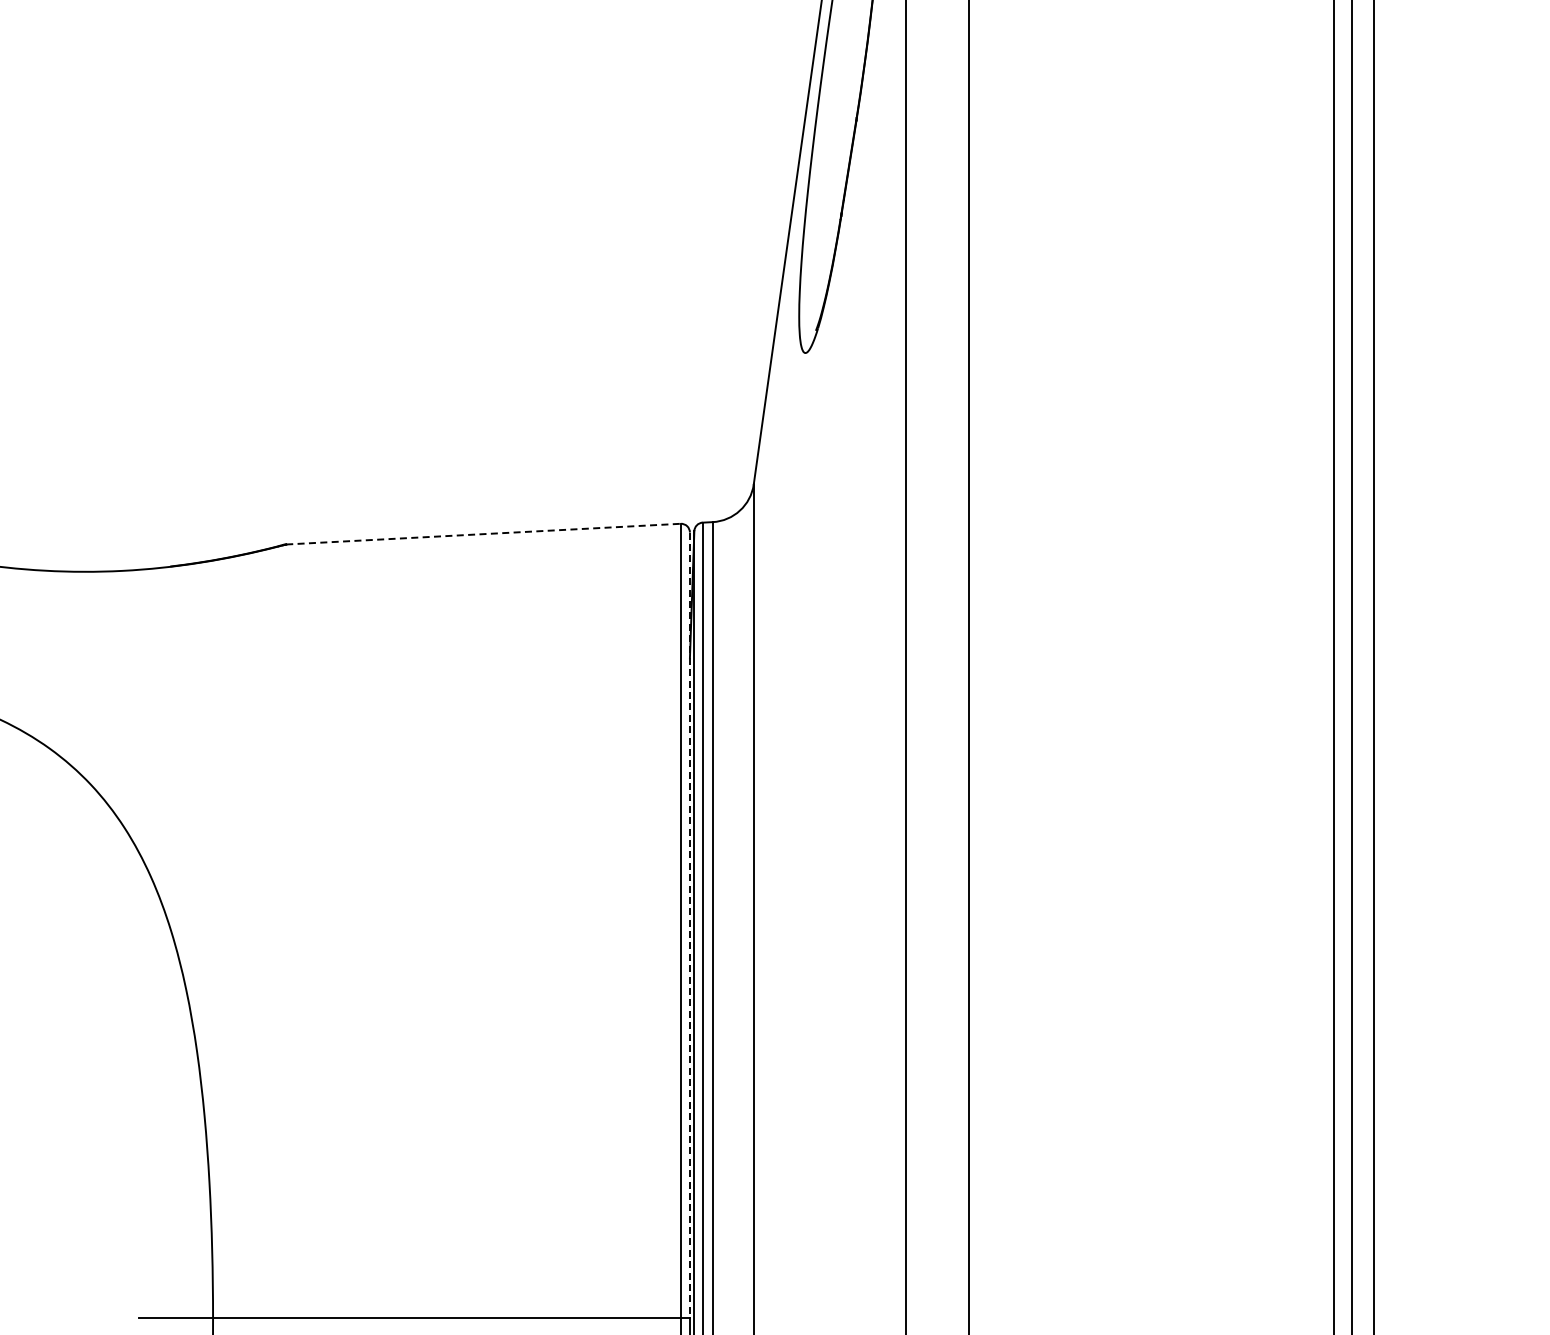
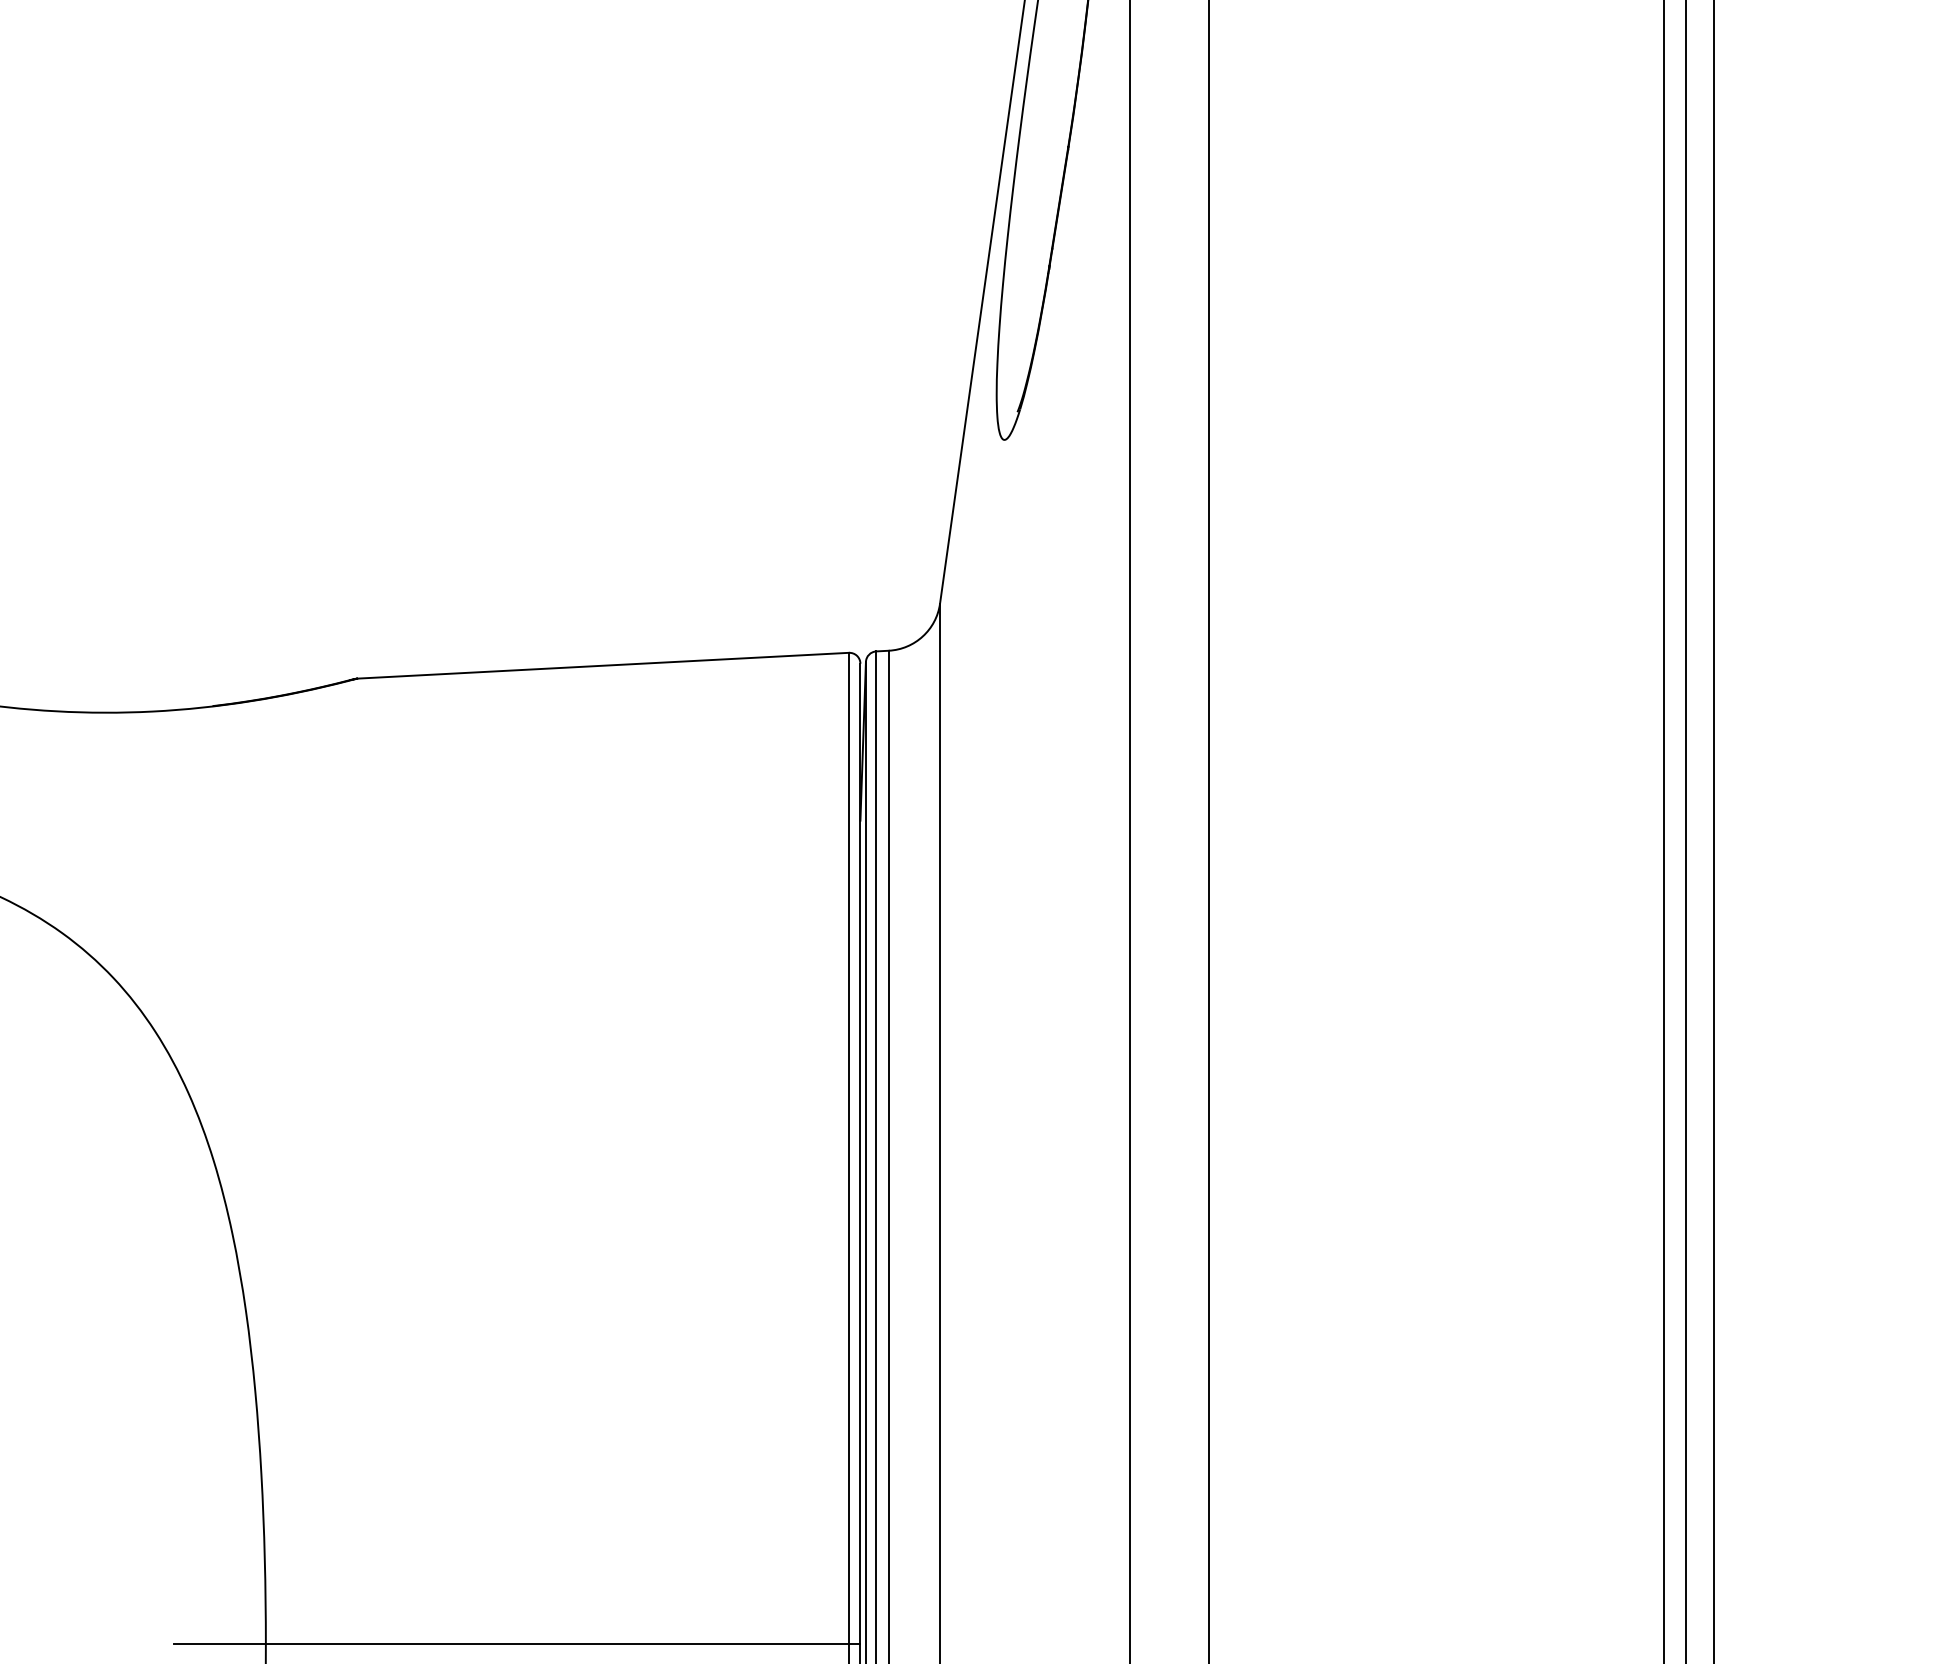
line: (483, 534) -> (603, 666), dashed -> solid
line: (689, 925) -> (859, 1153), dashed -> solid

